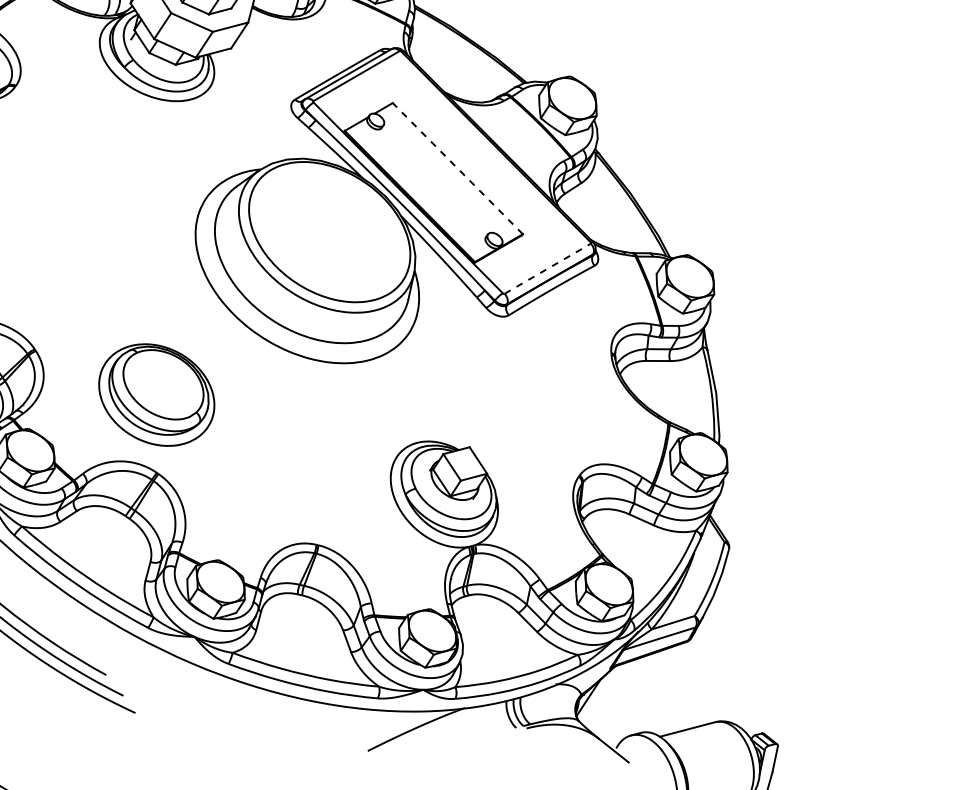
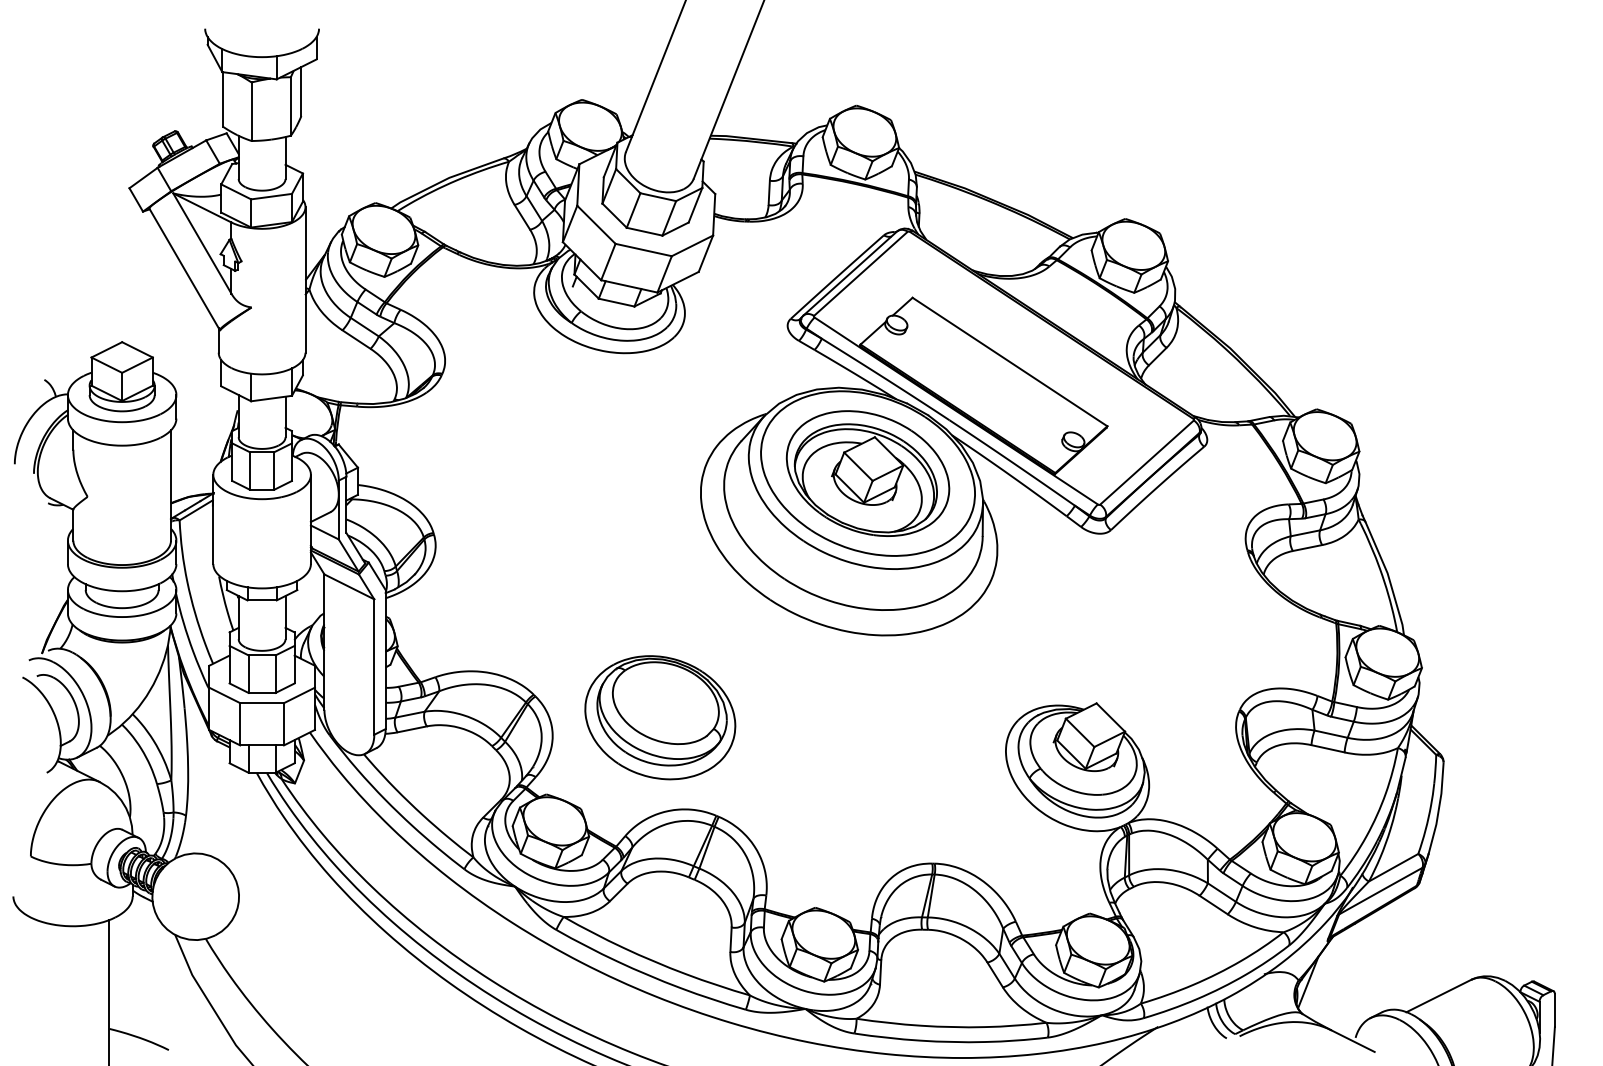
line: (457, 168) -> (1009, 362), dashed -> solid
part: (329, 231) -> (867, 473), added
line: (548, 268) -> (1147, 462), dashed -> solid
part: (156, 394) -> (660, 717), moved

